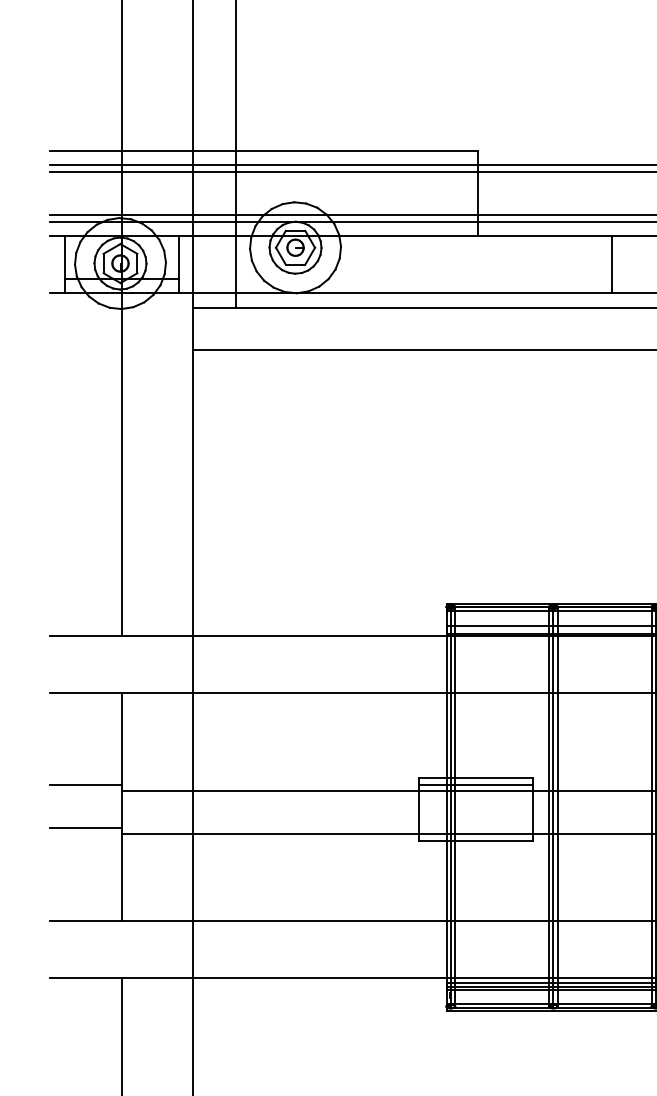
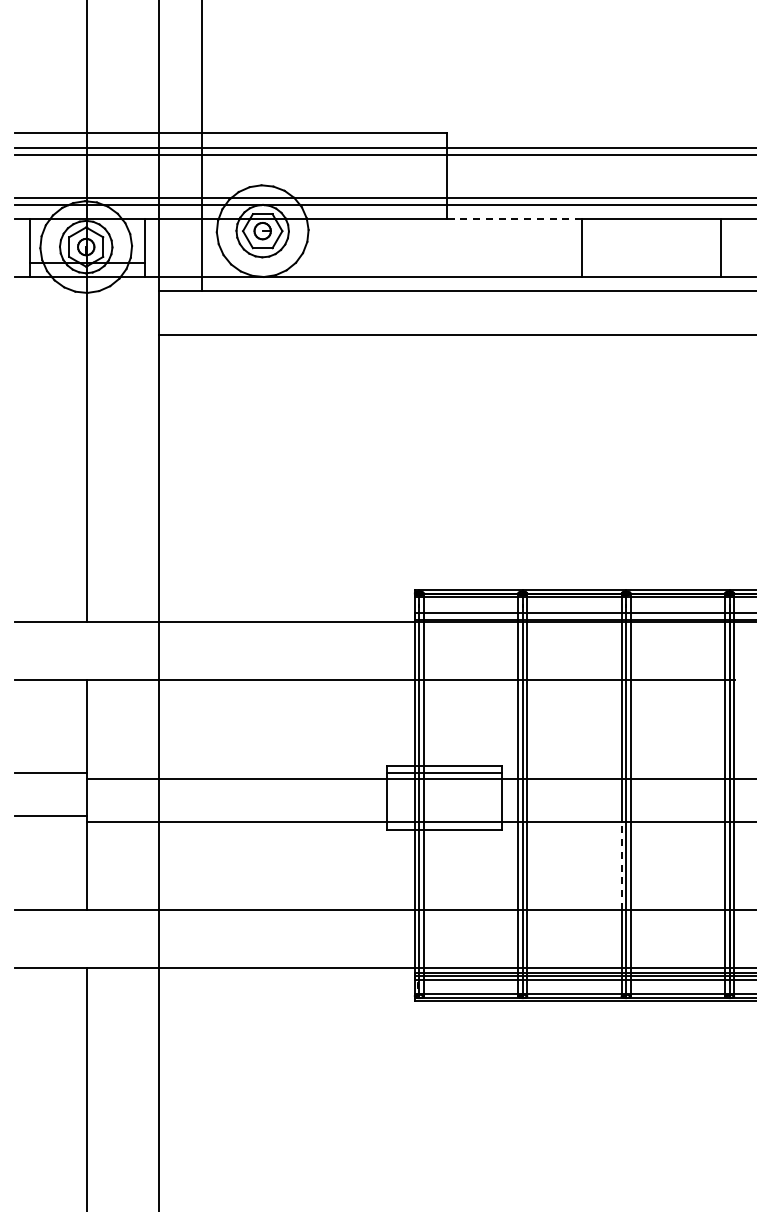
line: (545, 236) -> (514, 219), solid -> dashed
line: (651, 877) -> (621, 866), solid -> dashed

